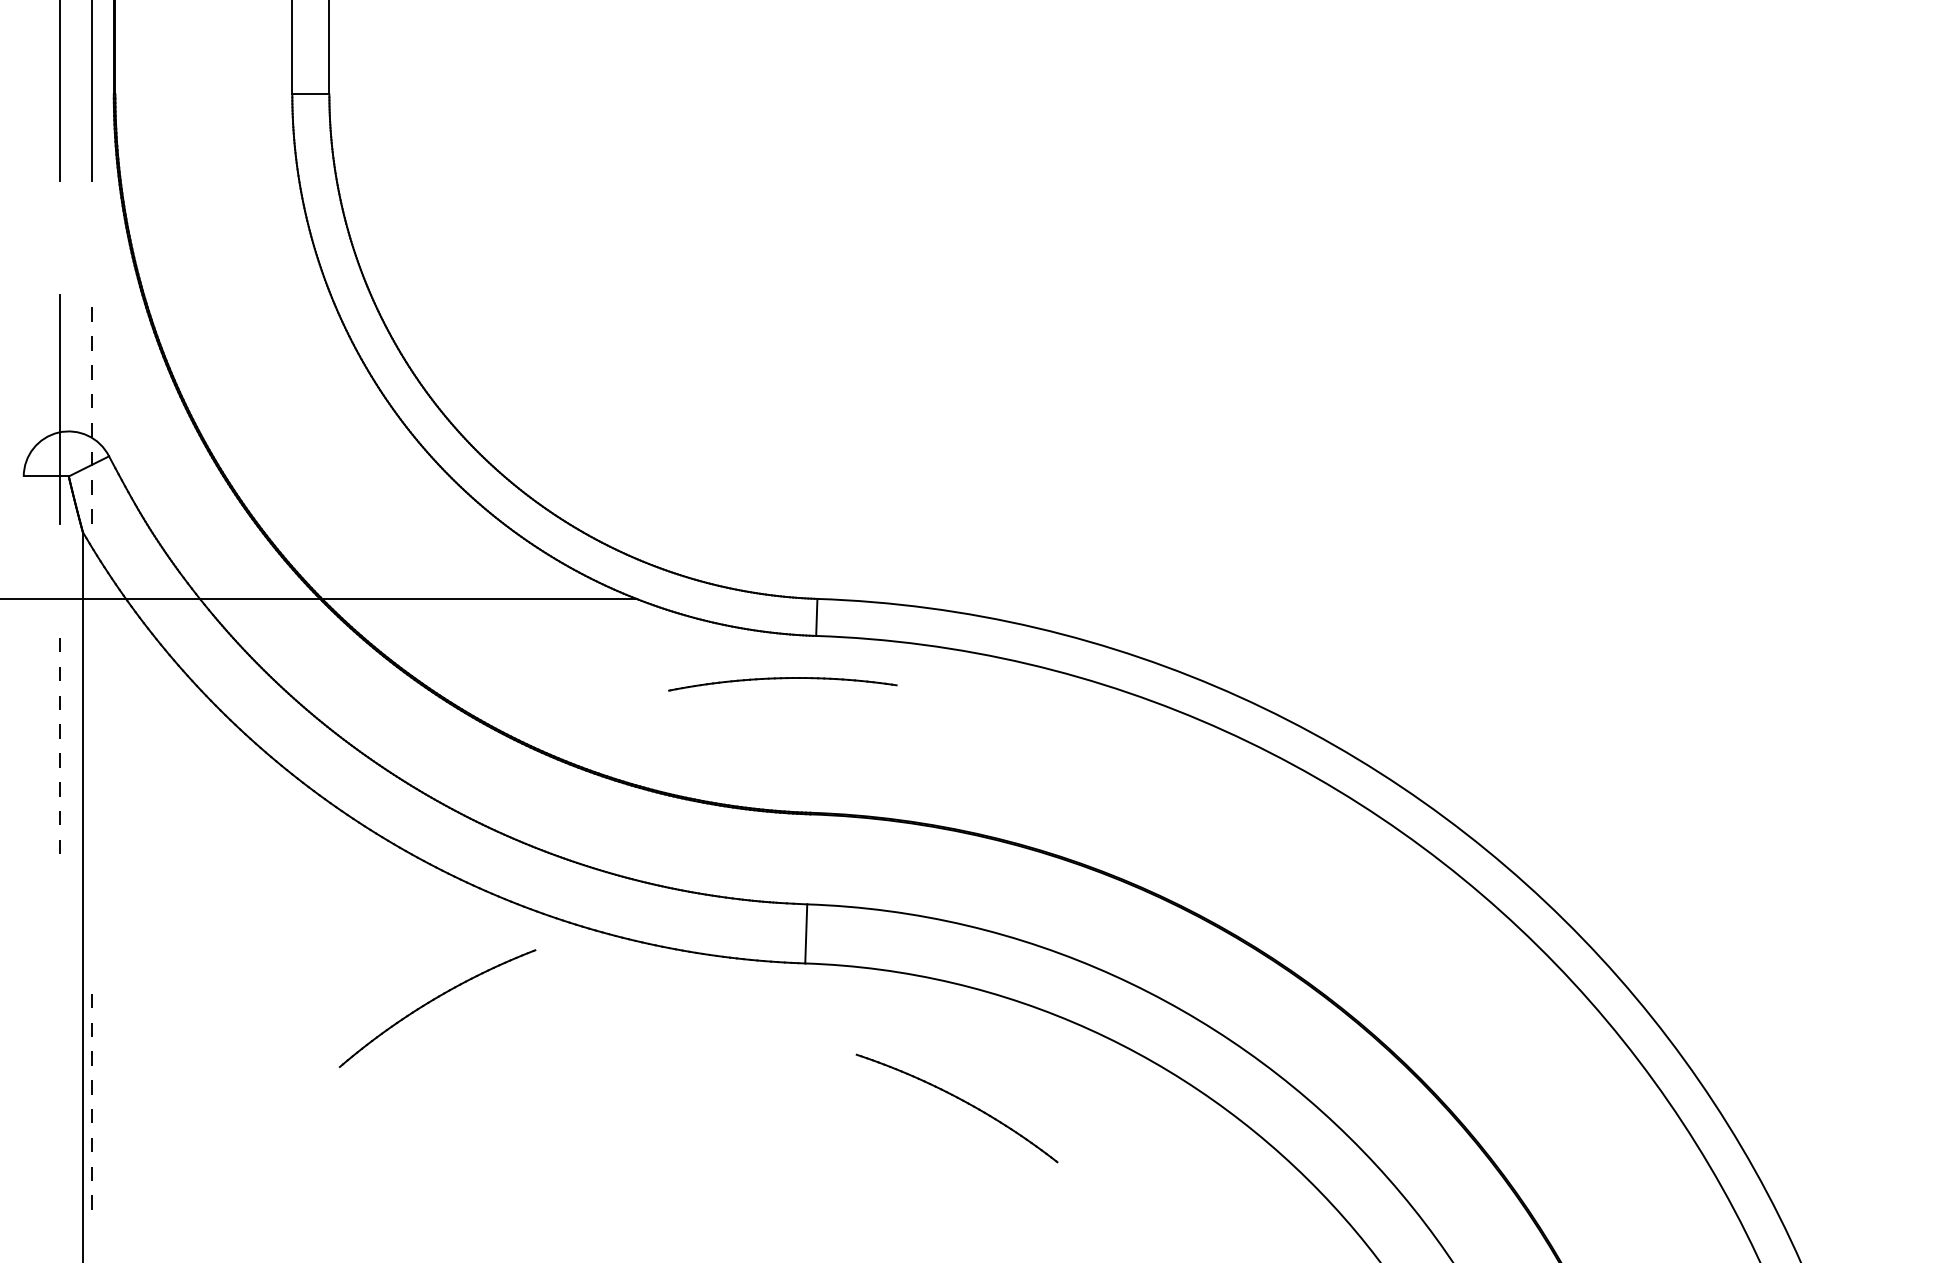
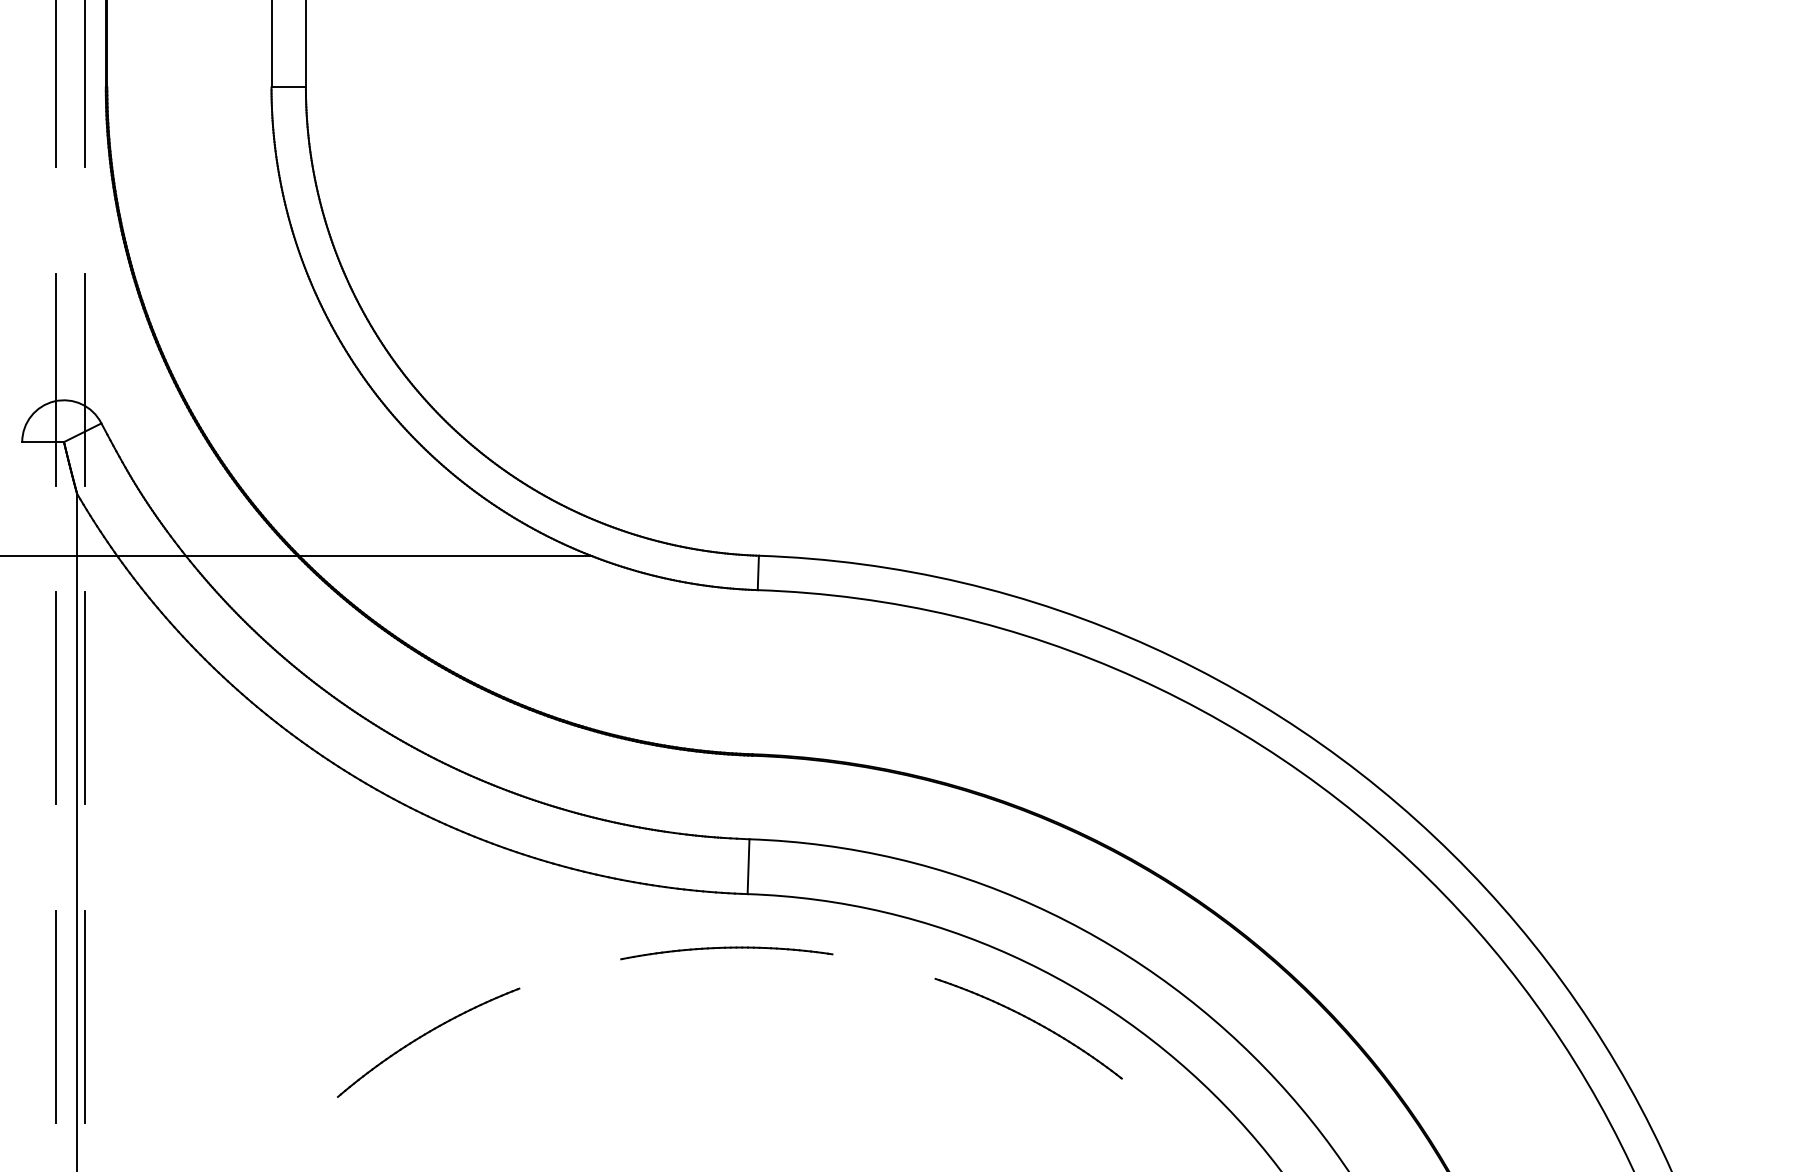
line: (91, 408) -> (85, 379), dashed -> solid
part: (782, 684) -> (726, 953), moved
line: (59, 752) -> (55, 698), dashed -> solid
line: (91, 752) -> (85, 698), added
part: (434, 1000) -> (425, 1035), moved
line: (91, 1094) -> (85, 1015), dashed -> solid
line: (59, 1095) -> (55, 1016), added
part: (960, 1100) -> (1031, 1021), moved

